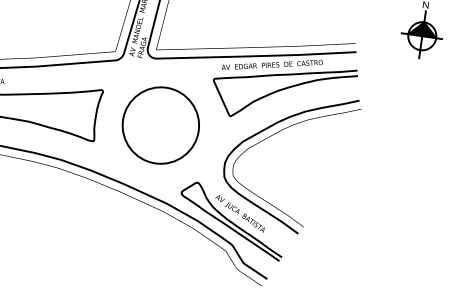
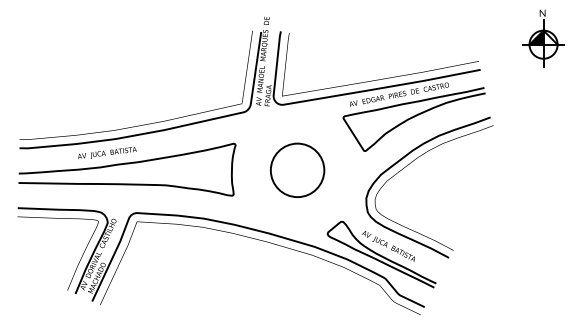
fill: (430, 30) -> (550, 37), removed
circle: (160, 125) -> (297, 170), size x0.7

